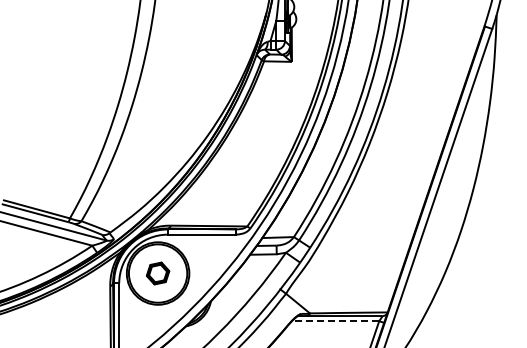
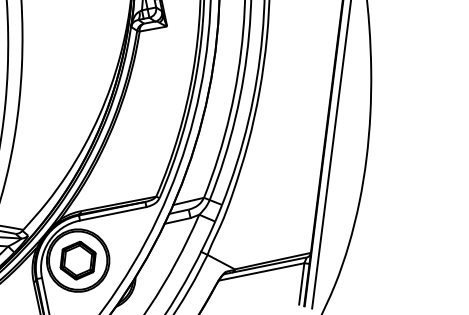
part: (157, 273) -> (77, 260), size x1.67
line: (335, 321) -> (261, 272), dashed -> solid

